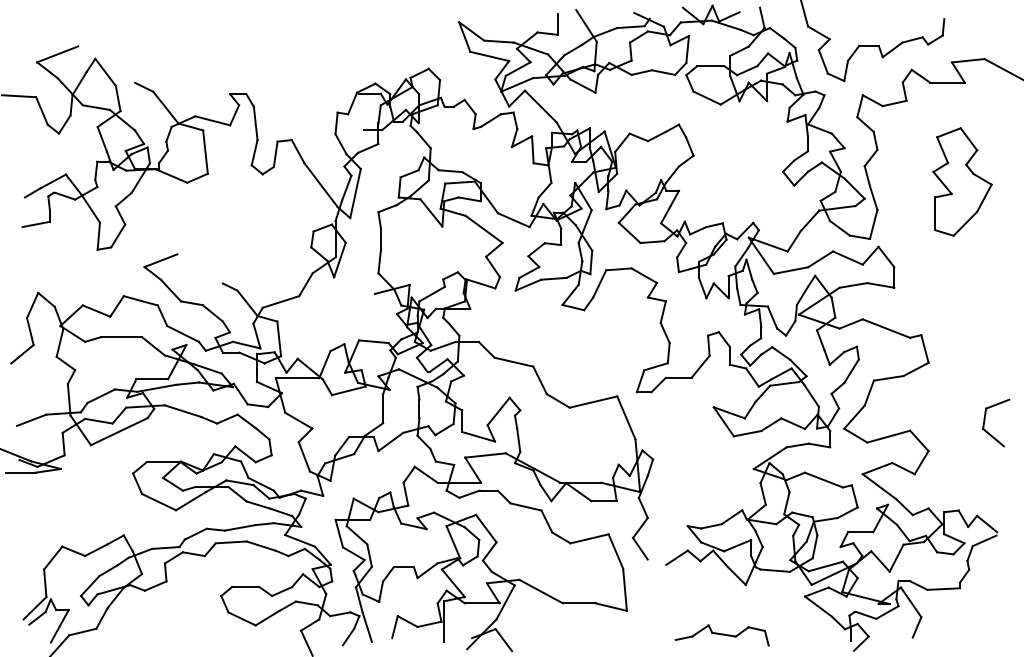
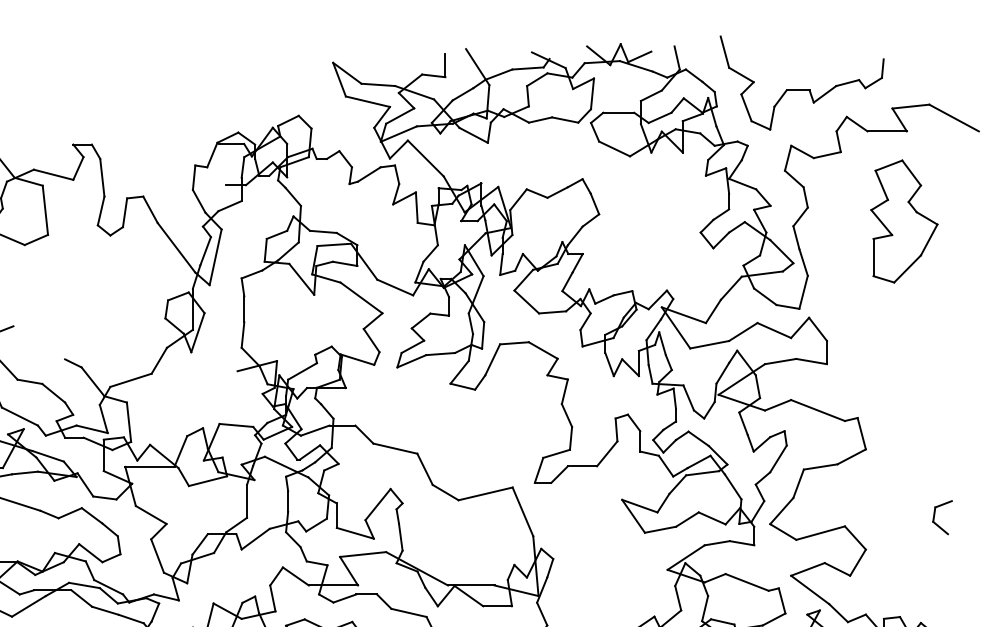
part: (962, 181) -> (904, 220), moved
part: (995, 422) -> (941, 517), size x0.62

